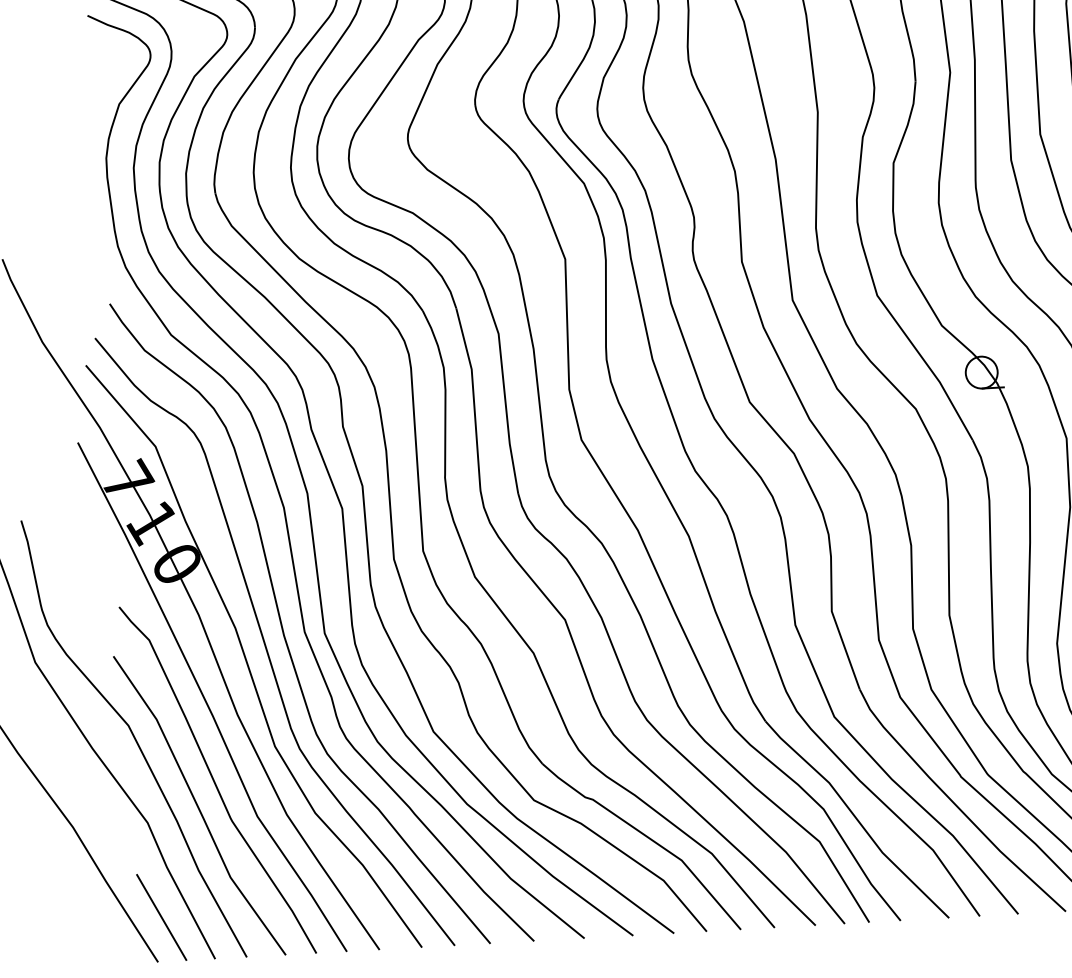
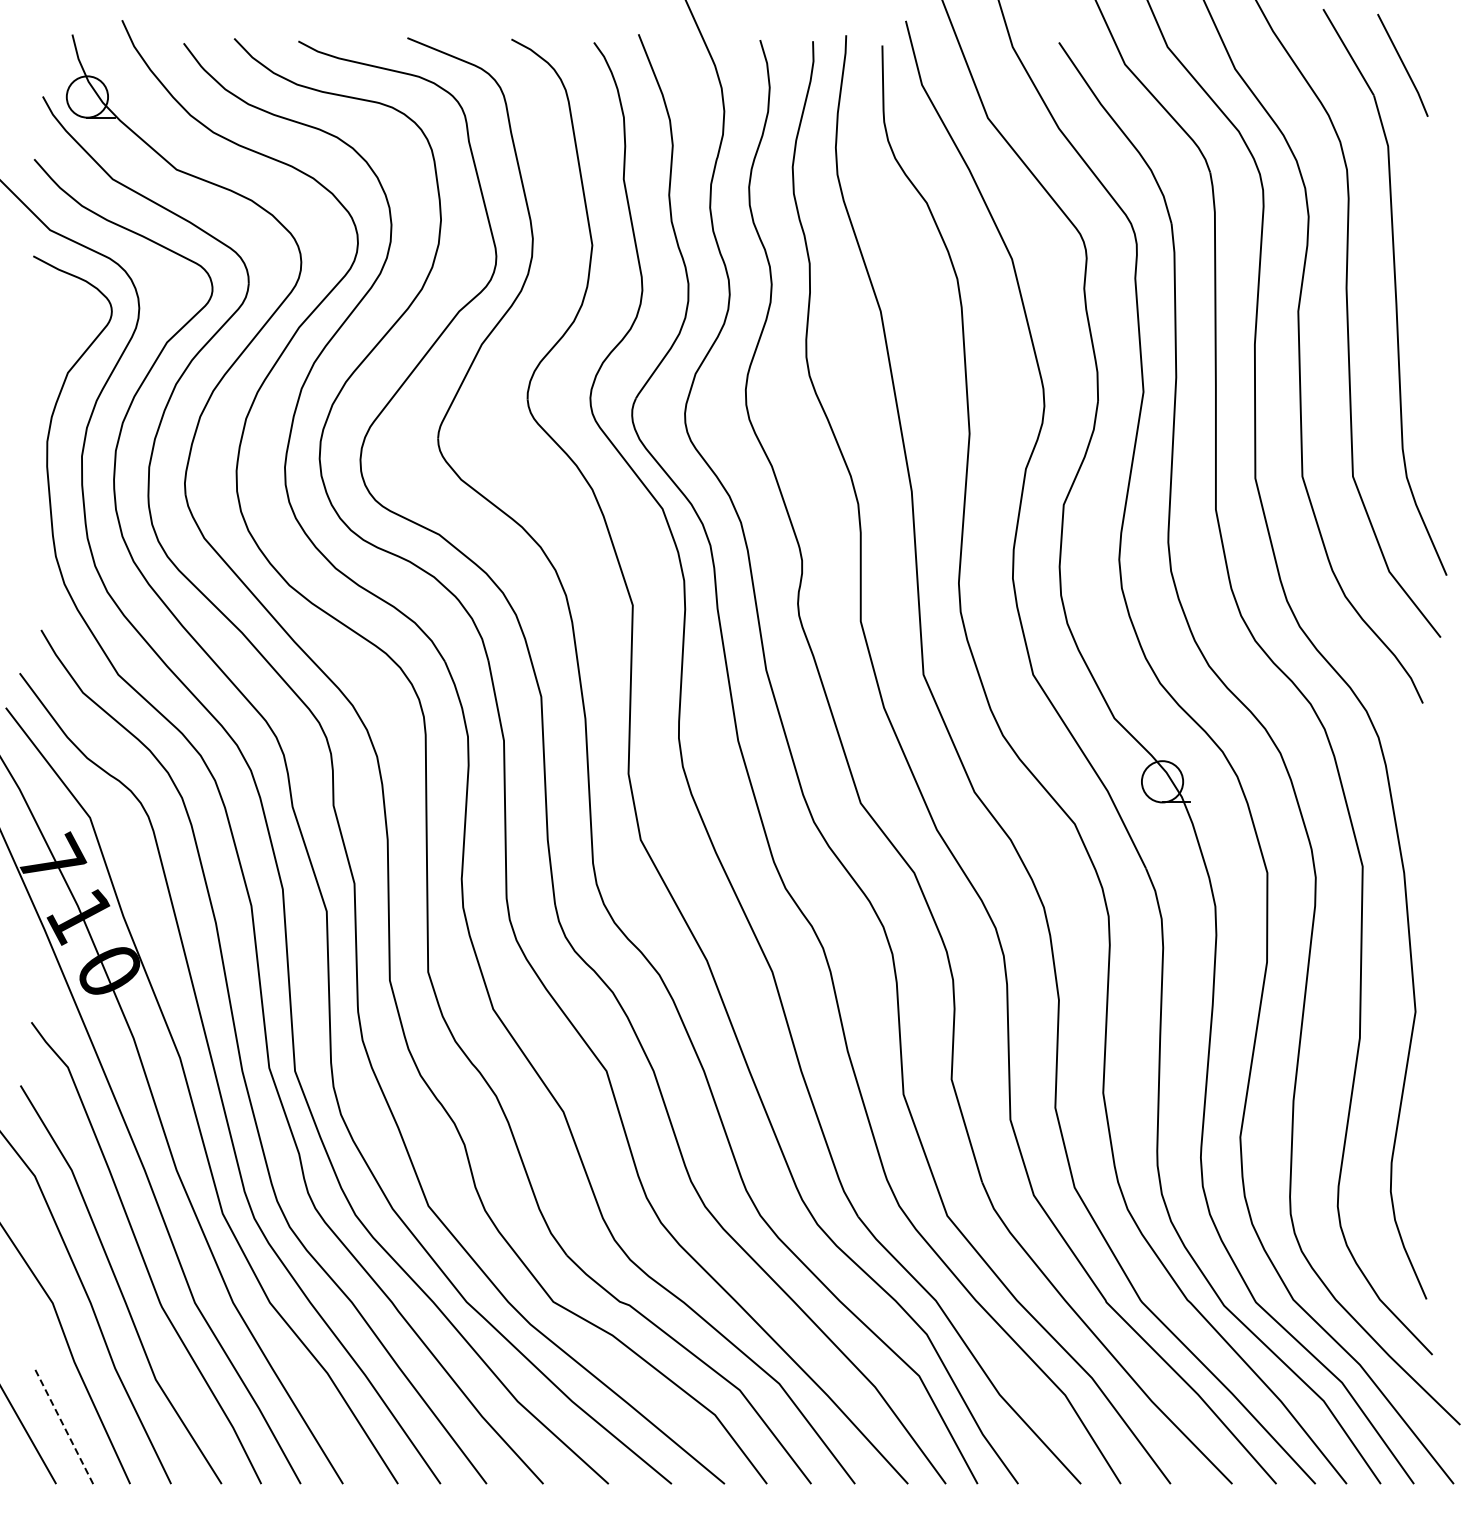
line: (162, 917) -> (64, 1426), solid -> dashed

